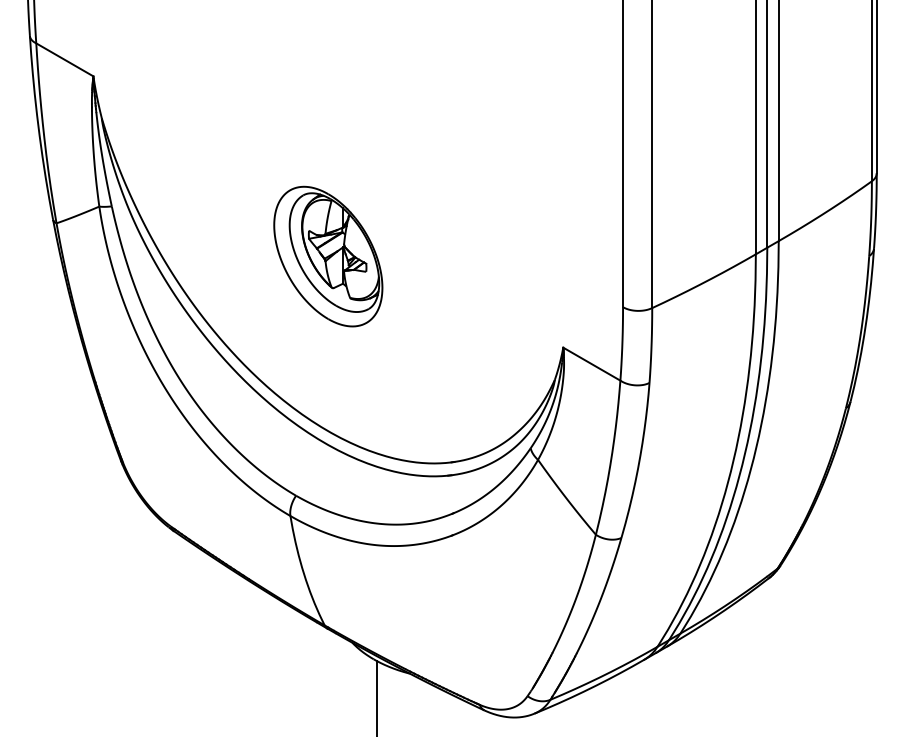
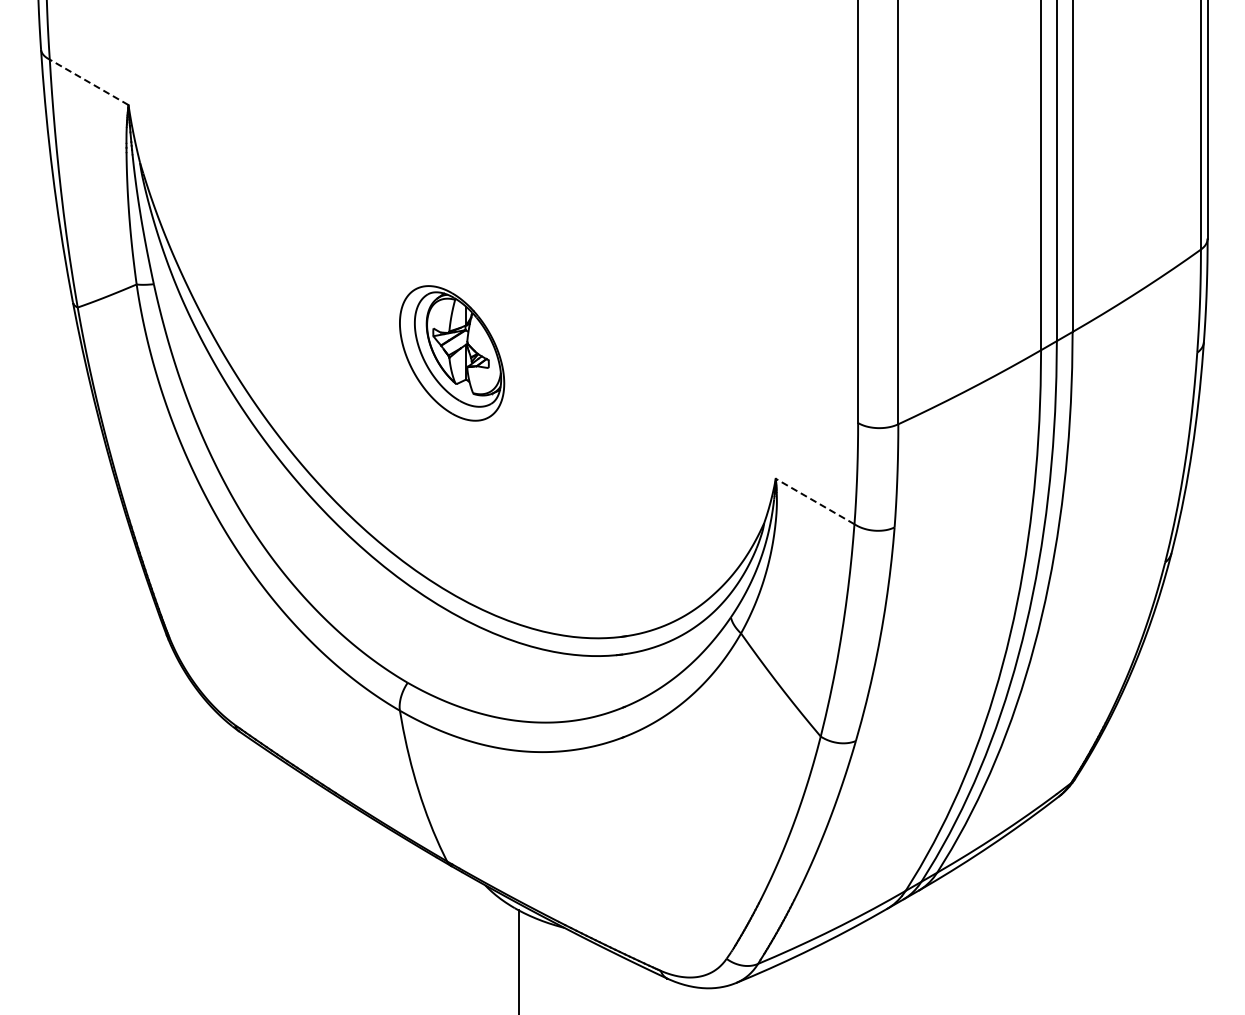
line: (64, 59) -> (88, 82), solid -> dashed
part: (327, 256) -> (451, 353), size x0.7
line: (591, 364) -> (814, 501), solid -> dashed

